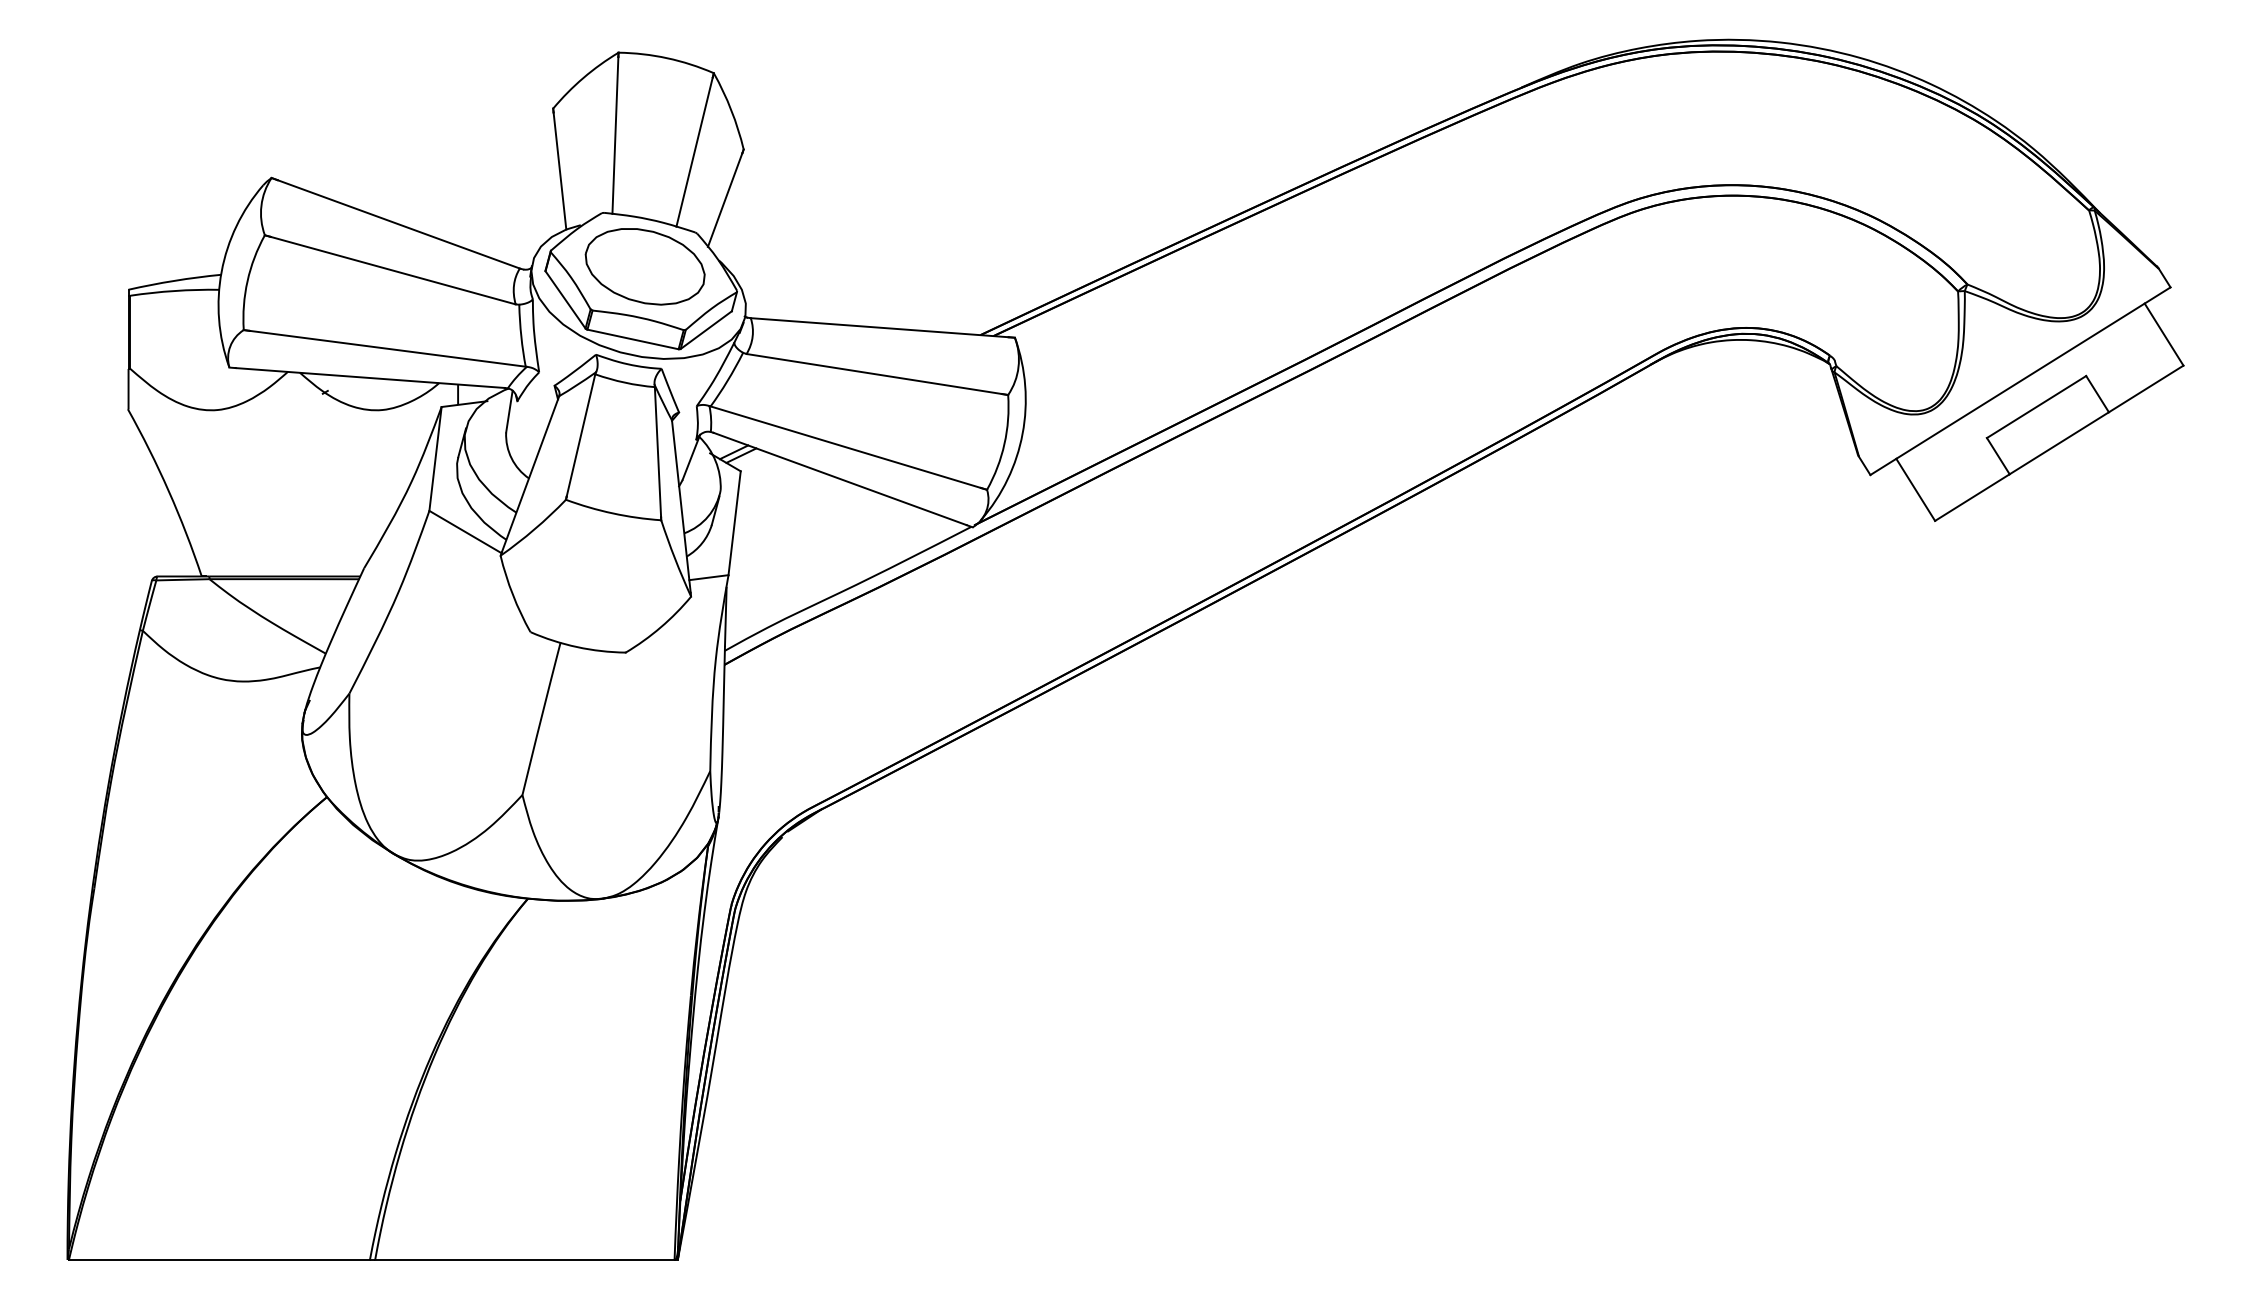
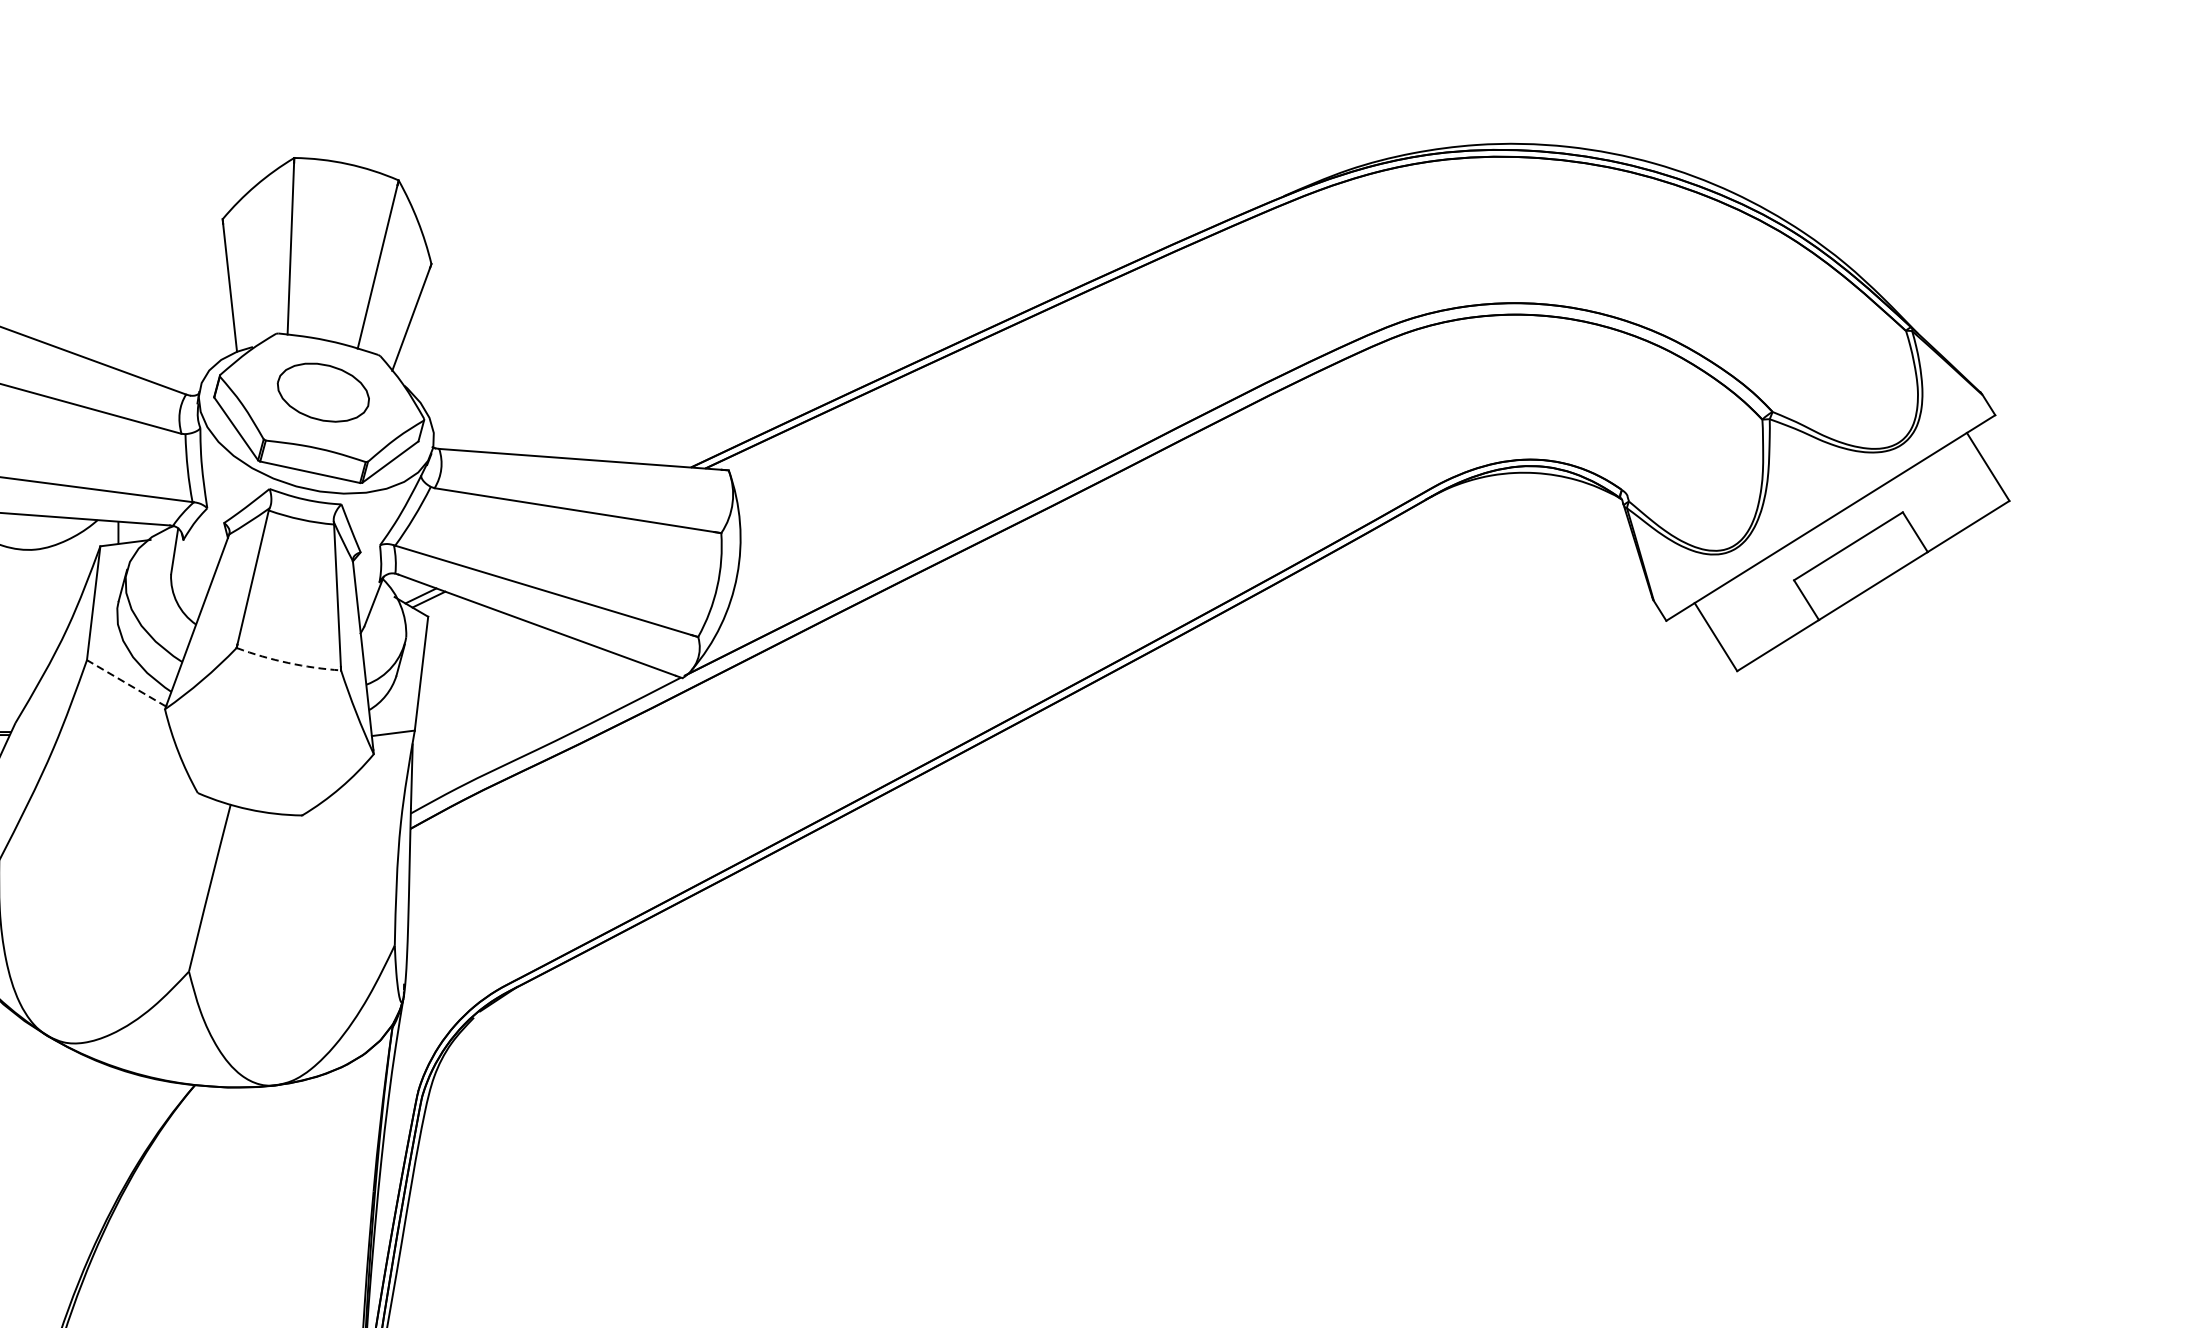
part: (644, 266) -> (322, 392), size x0.7
arc: (612, 513) -> (287, 663), solid -> dashed
line: (465, 532) -> (126, 683), solid -> dashed

